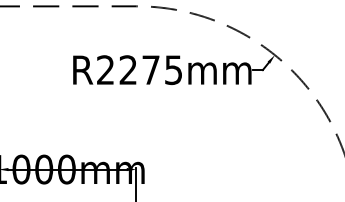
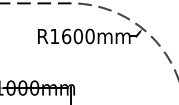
text: (139, 70) -> (72, 36), R2275mm -> R1600mm

